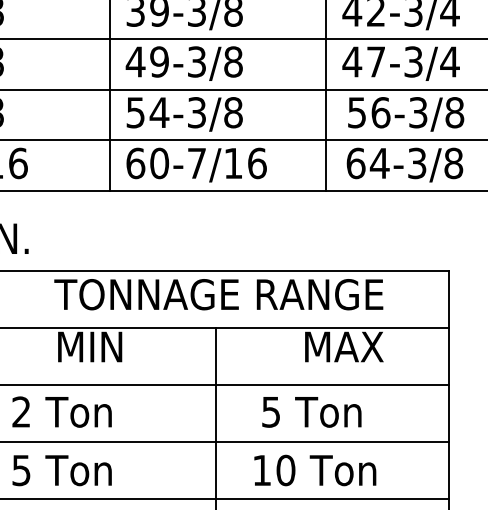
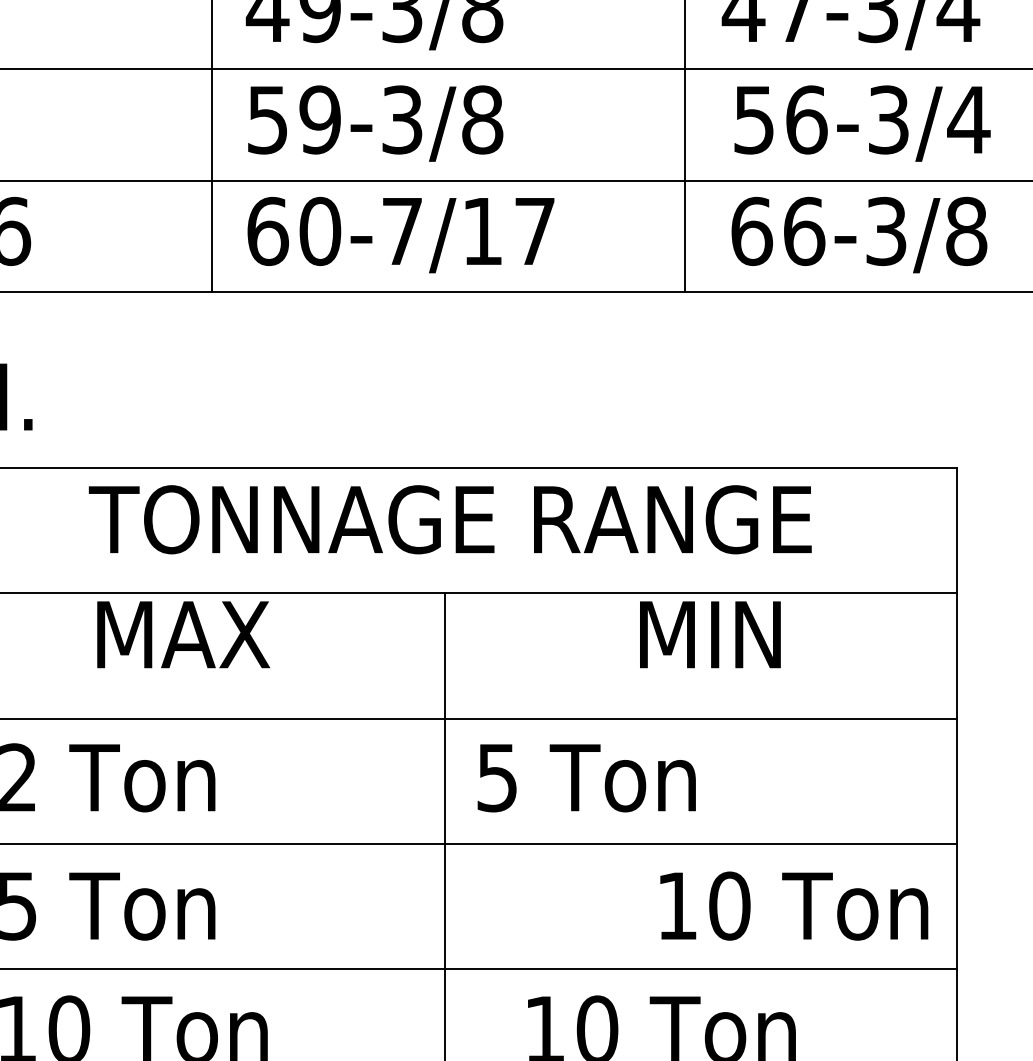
text: (159, 112) -> (320, 119), 54-3/8 -> 59-3/8
text: (454, 112) -> (968, 119), 56-3/8 -> 56-3/4
text: (257, 163) -> (535, 231), 60-7/16 -> 60-7/17
text: (379, 163) -> (803, 231), 64-3/8 -> 66-3/8
text: (111, 346) -> (214, 633), MIN -> MAX
text: (358, 346) -> (757, 633), MAX -> MIN
text: (311, 412) -> (585, 778), moved
text: (315, 470) -> (794, 906), moved

